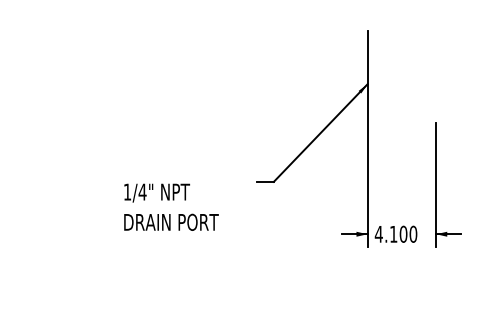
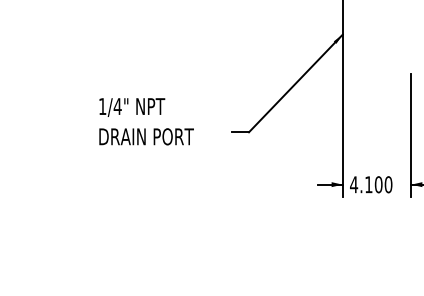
text: (171, 206) -> (146, 120), moved

